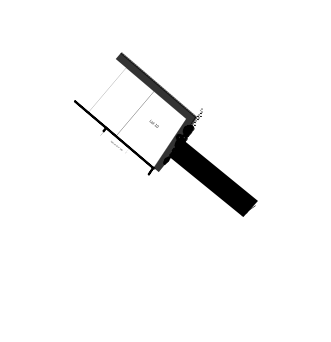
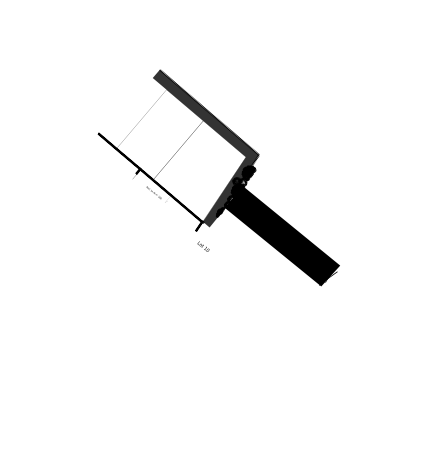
text: (154, 123) -> (203, 246), moved
hatch: (185, 134) -> (244, 177), removed

